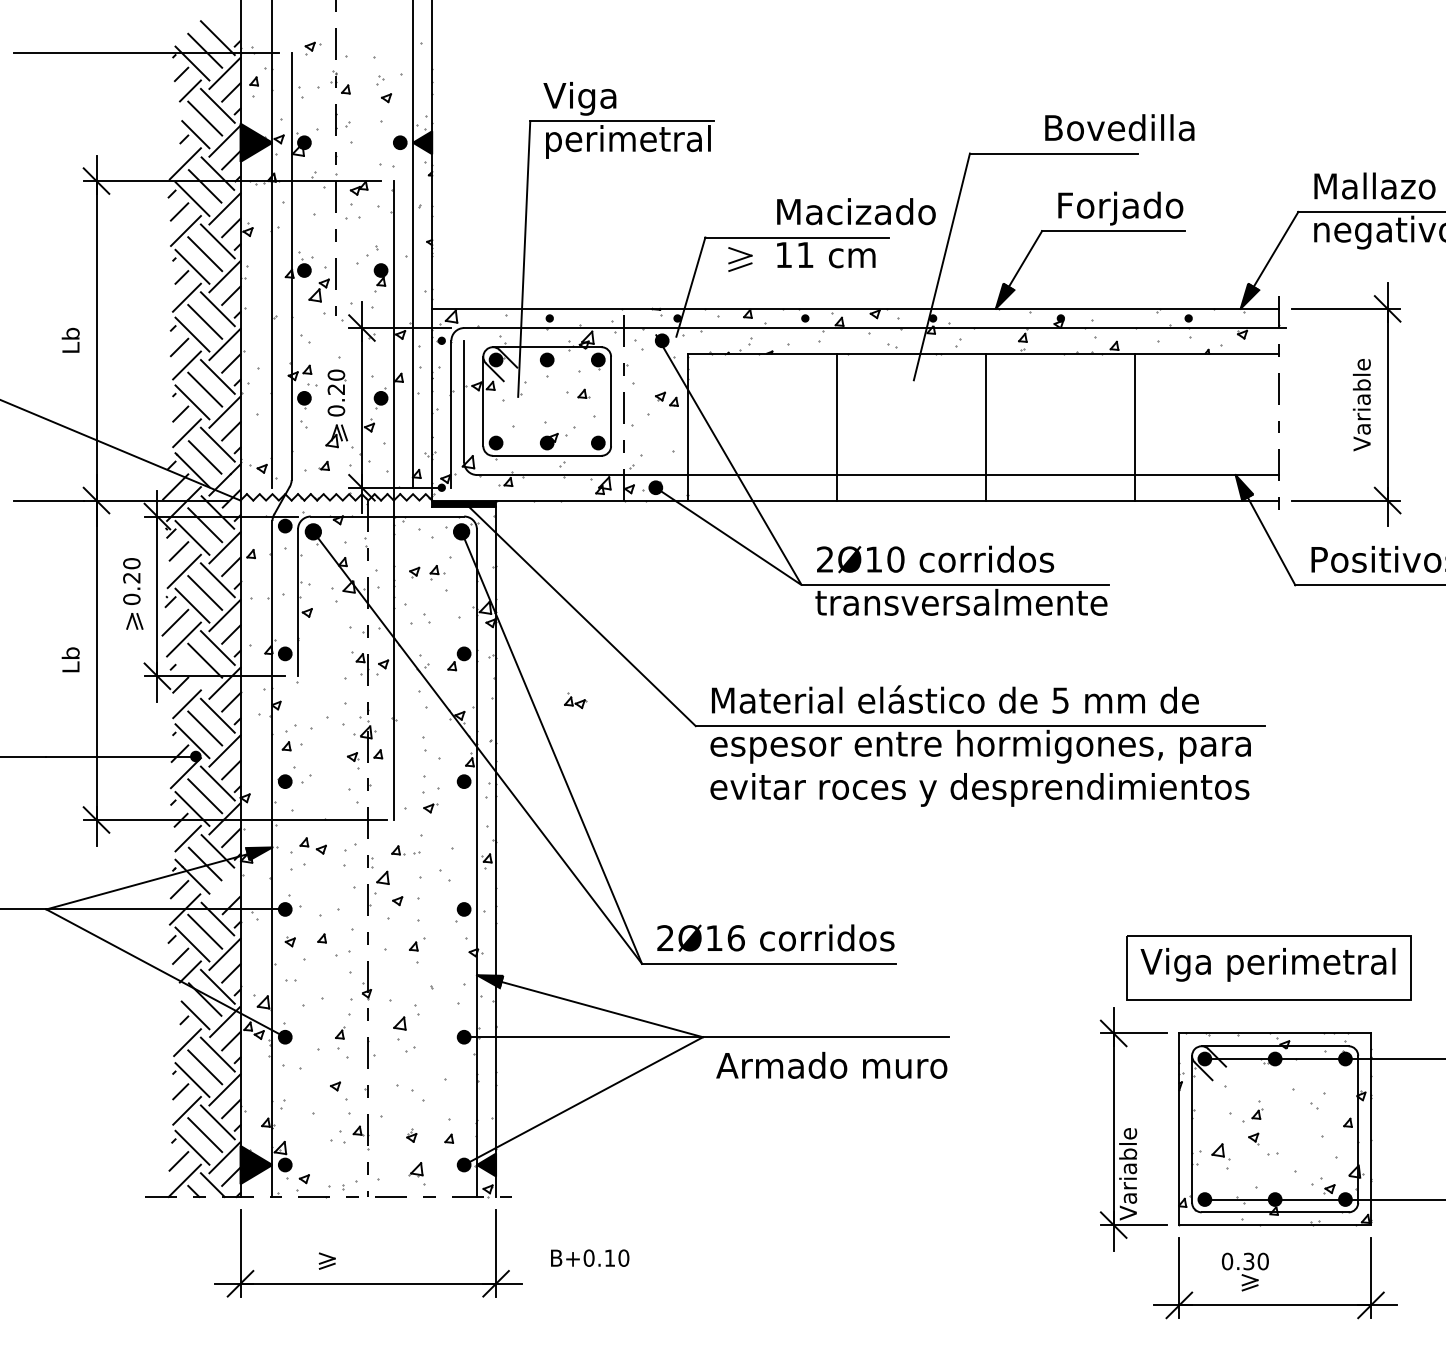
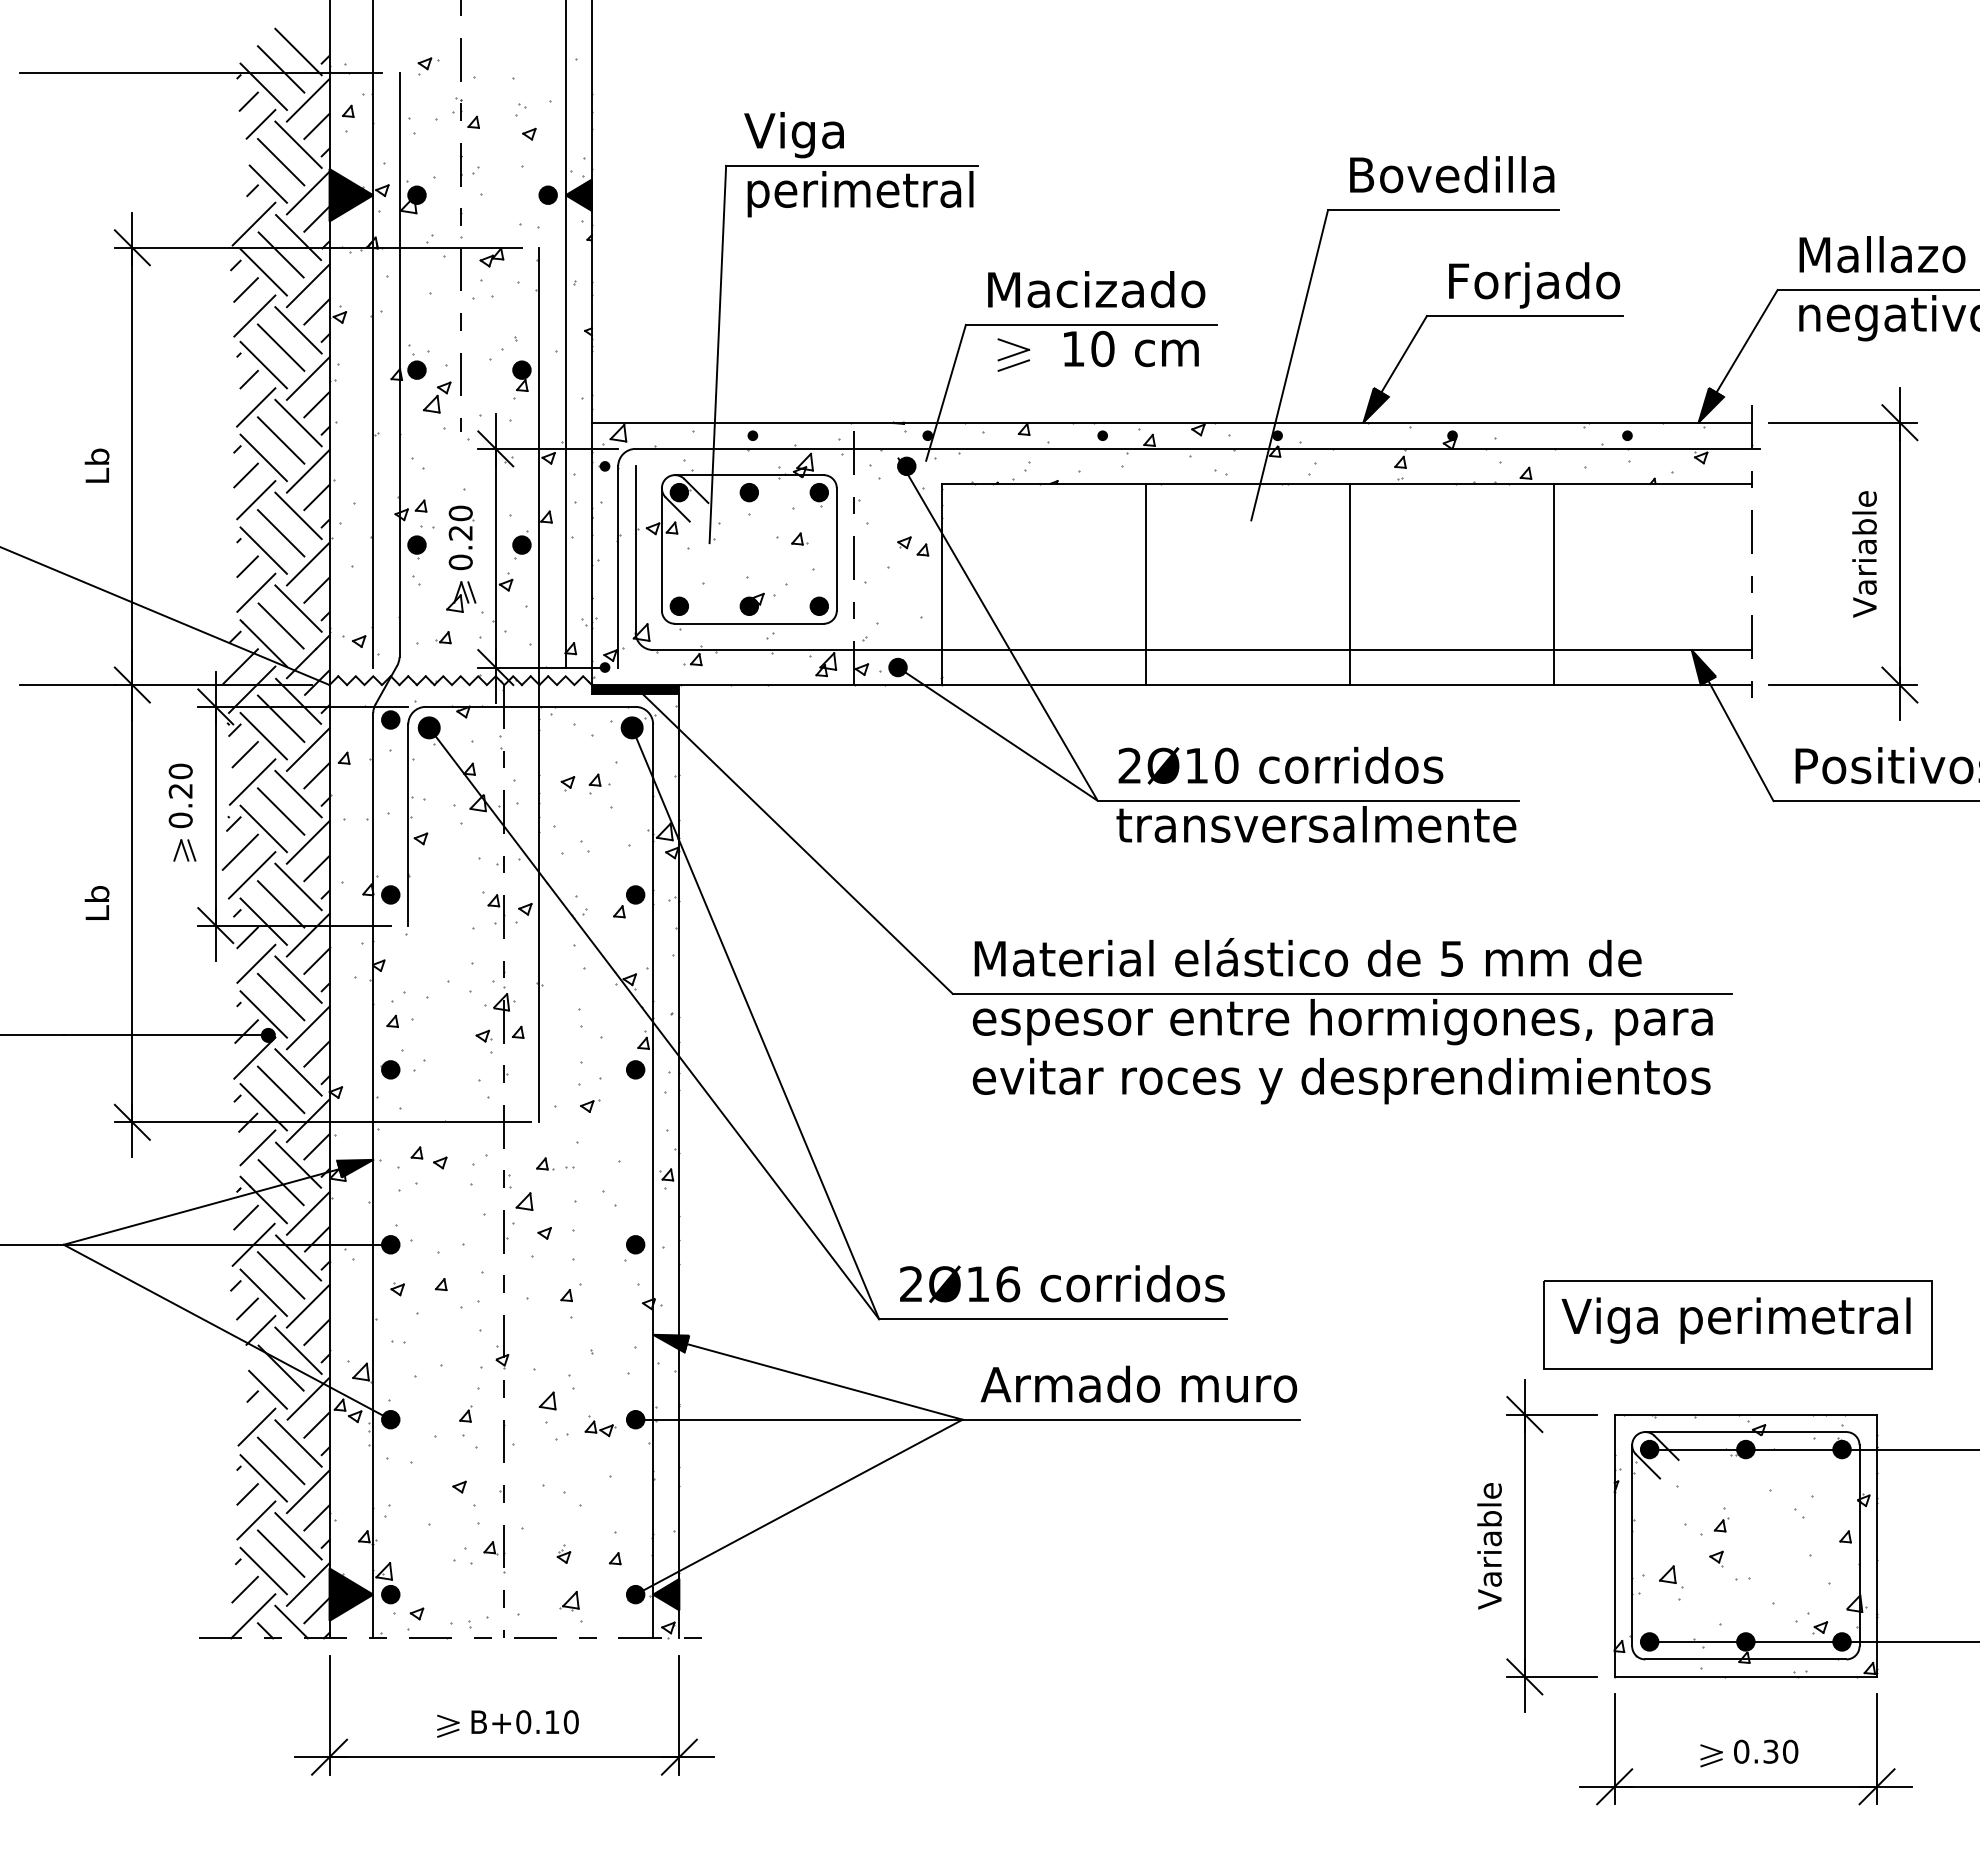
text: (1120, 127) -> (1452, 174), moved
text: (856, 211) -> (1096, 289), moved
text: (805, 254) -> (1102, 348), 11 -> 10
line: (192, 673) -> (263, 921), added
part: (575, 701) -> (600, 1426), moved
line: (224, 886) -> (307, 1213), added
text: (831, 1064) -> (1138, 1383), moved
text: (1128, 1174) -> (1489, 1546), moved
text: (589, 1258) -> (524, 1722), moved
text: (1245, 1261) -> (1766, 1751), moved

